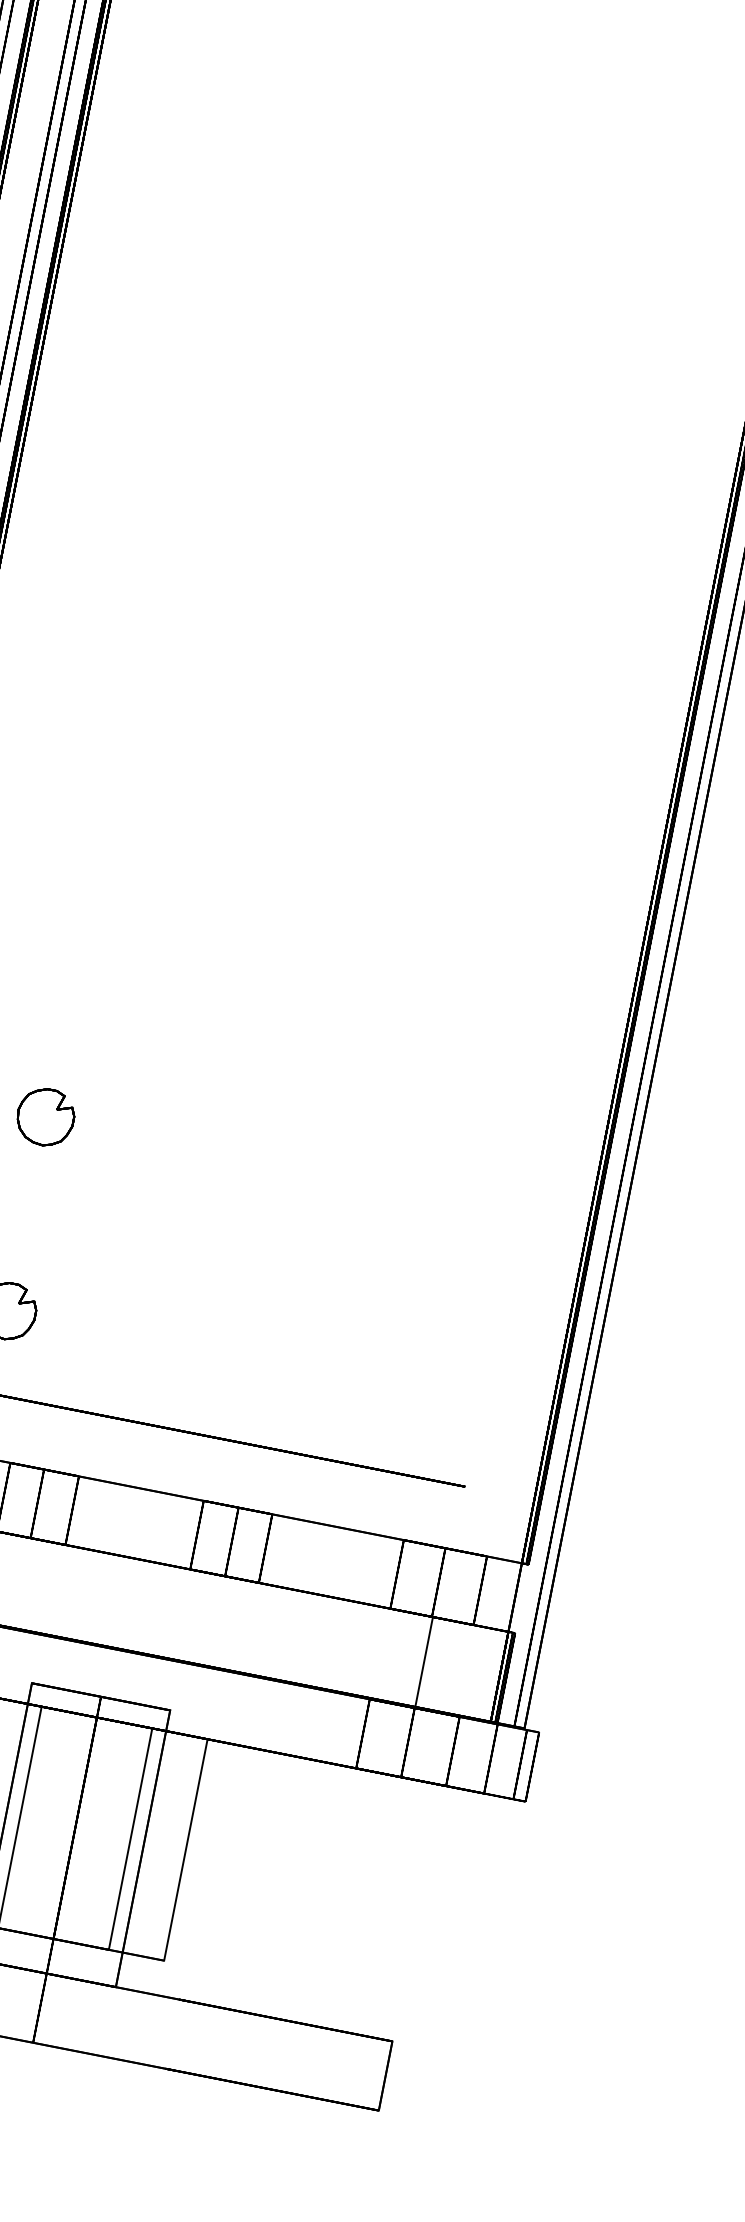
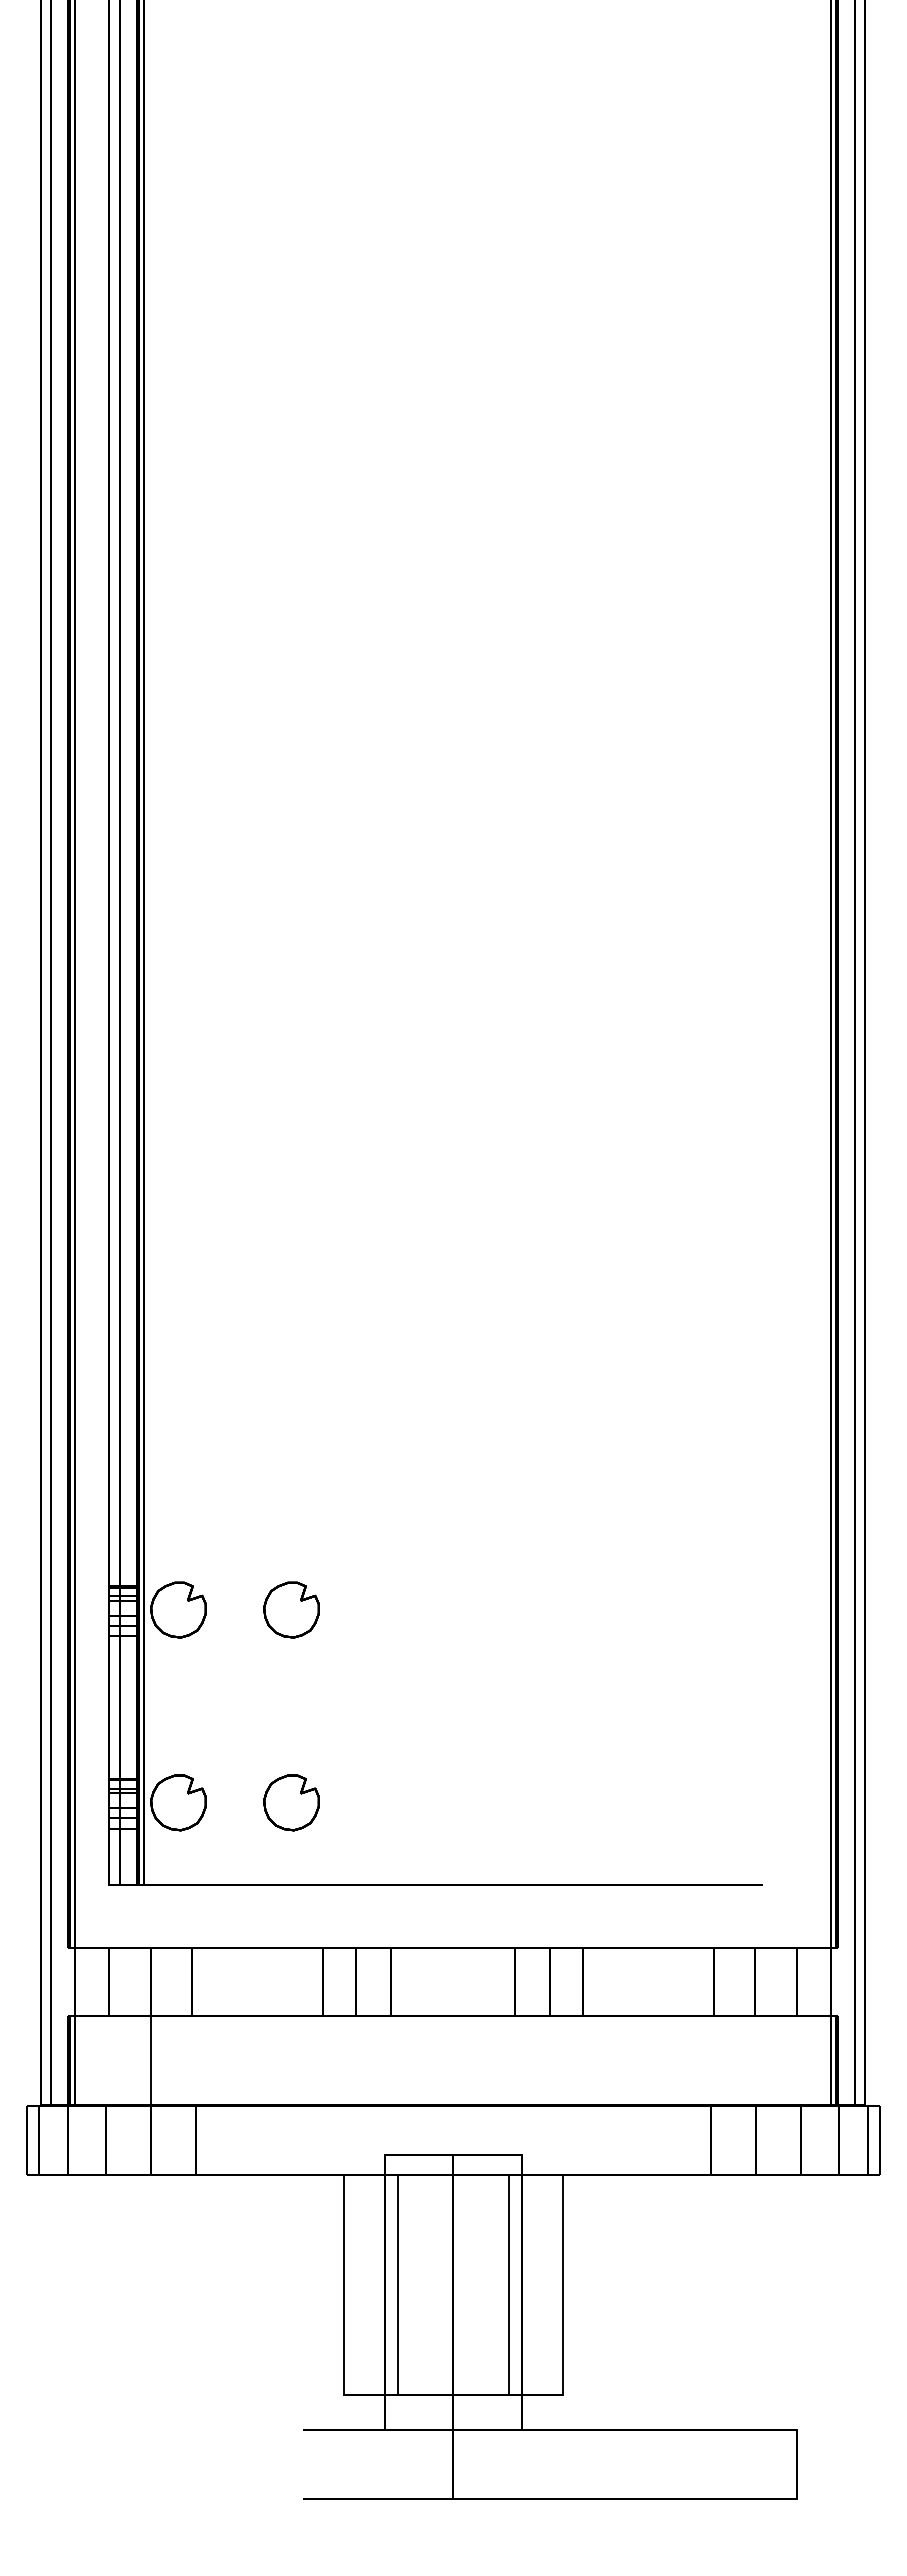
line: (424, 1662) -> (756, 2061), removed

